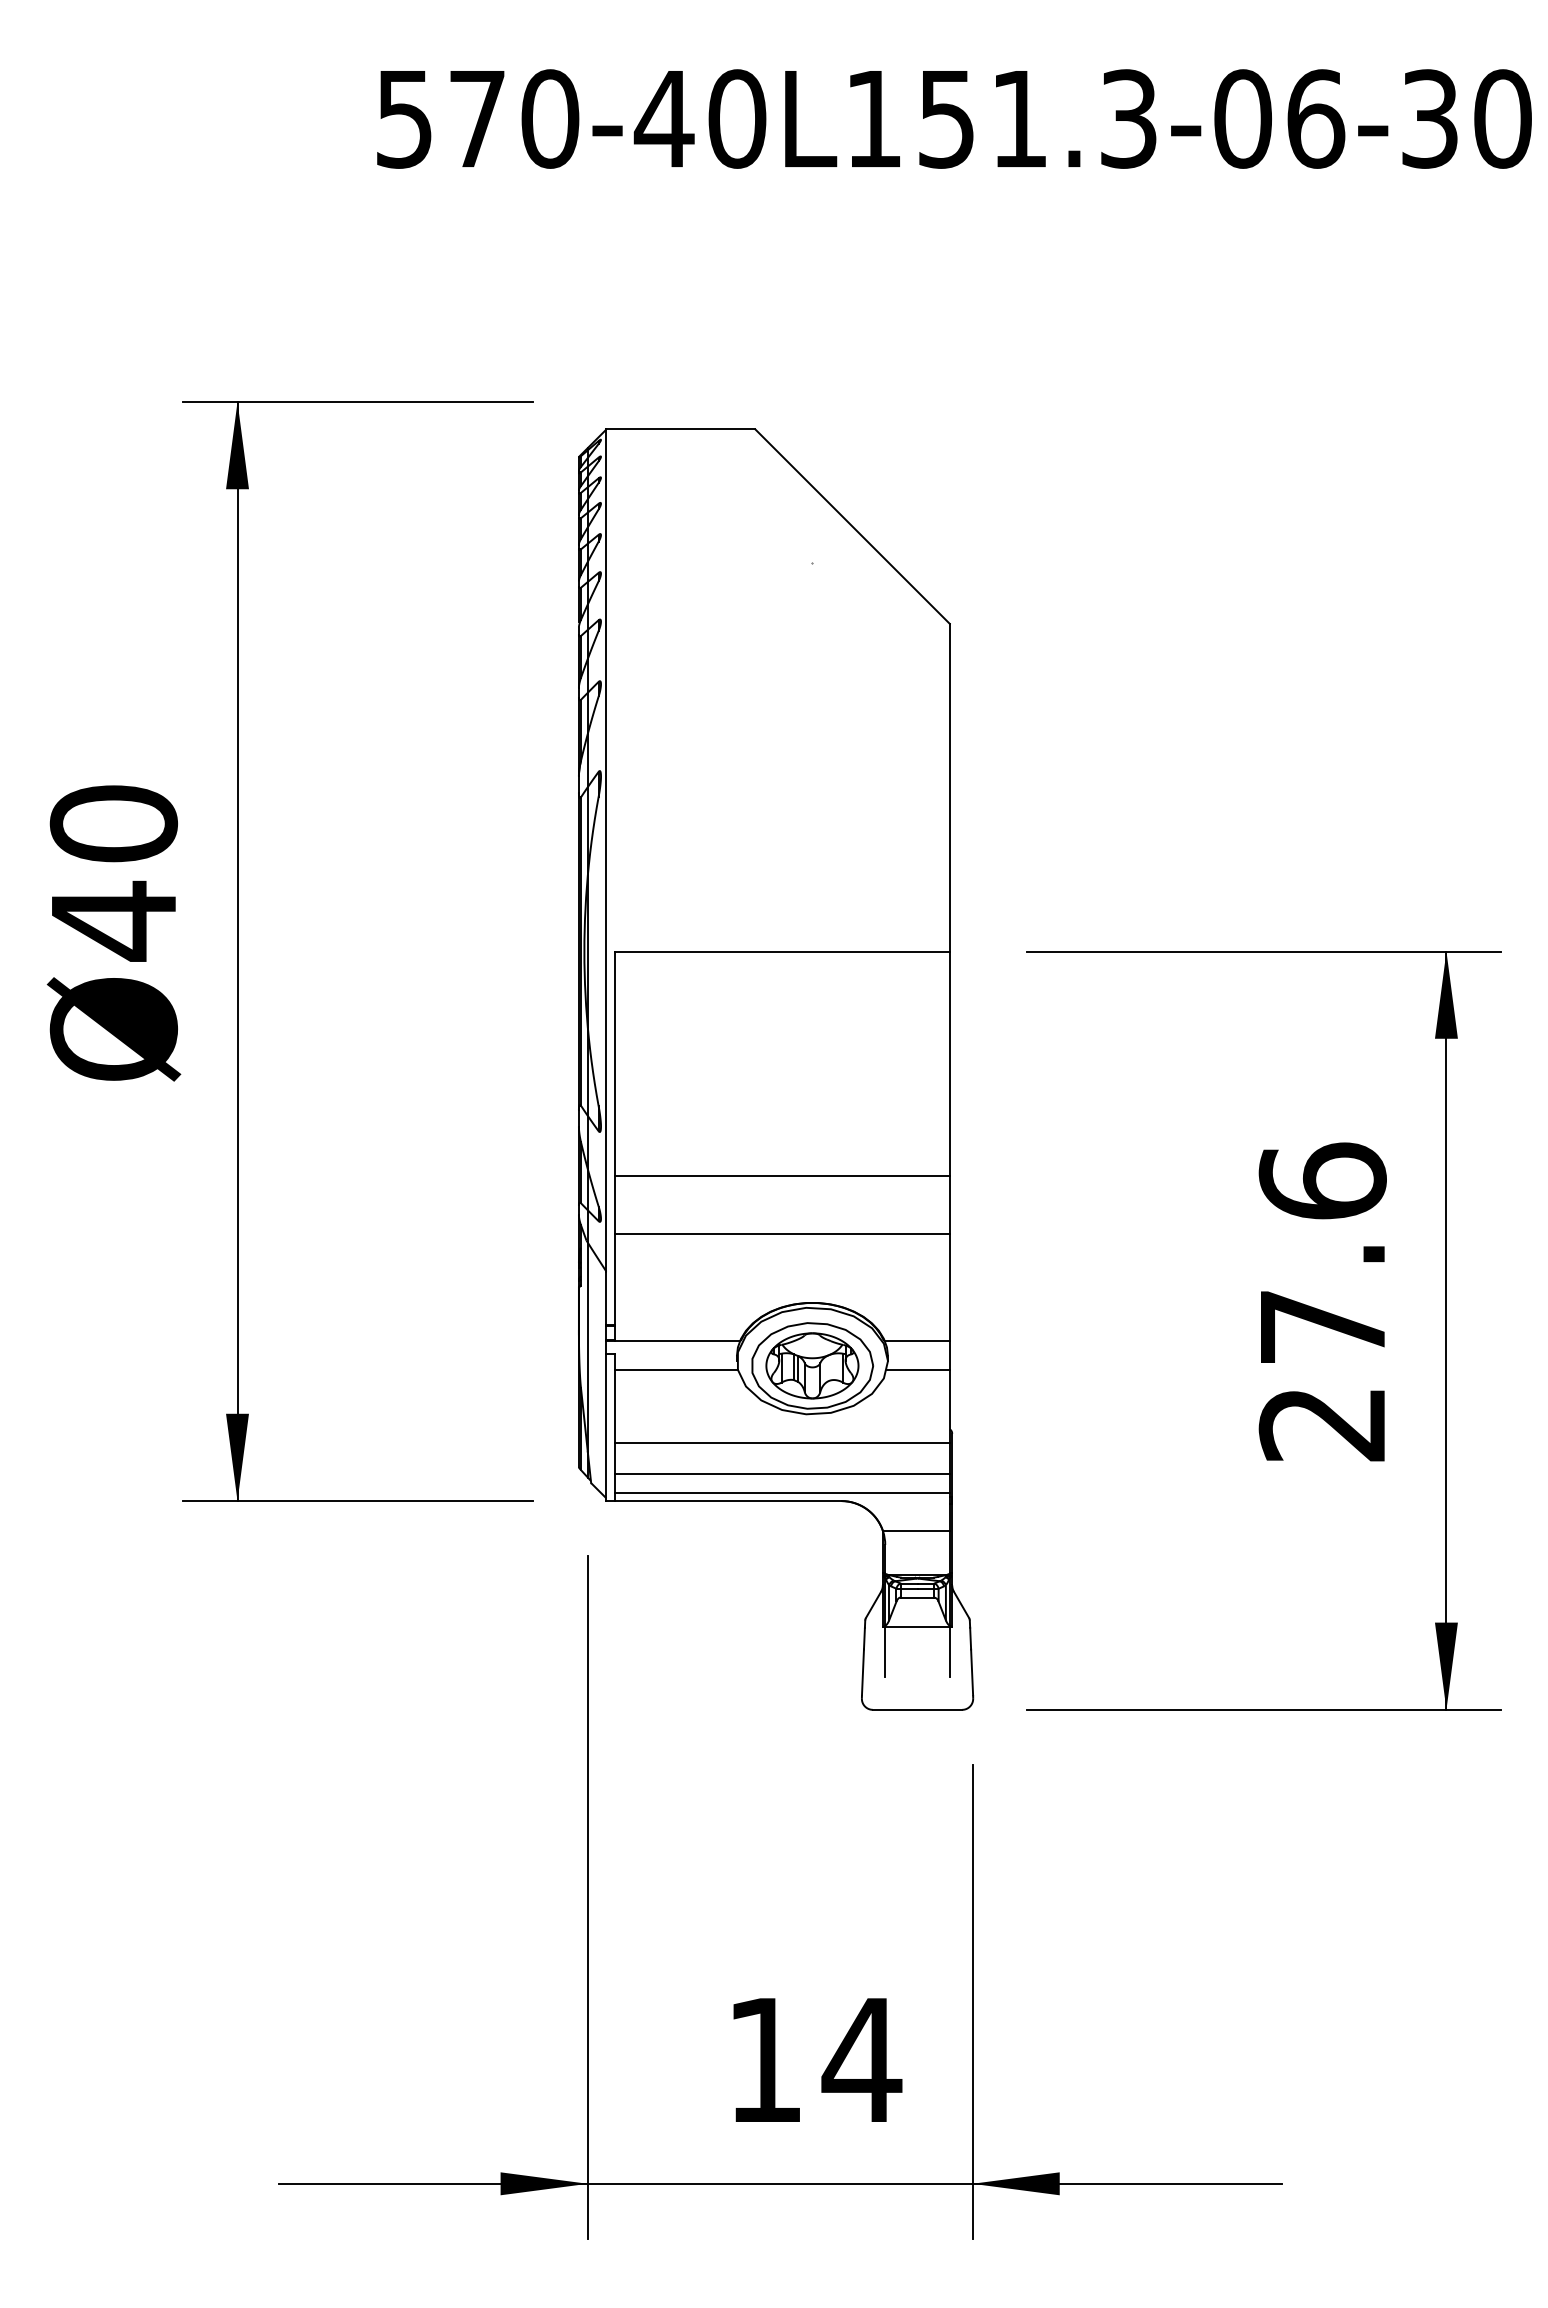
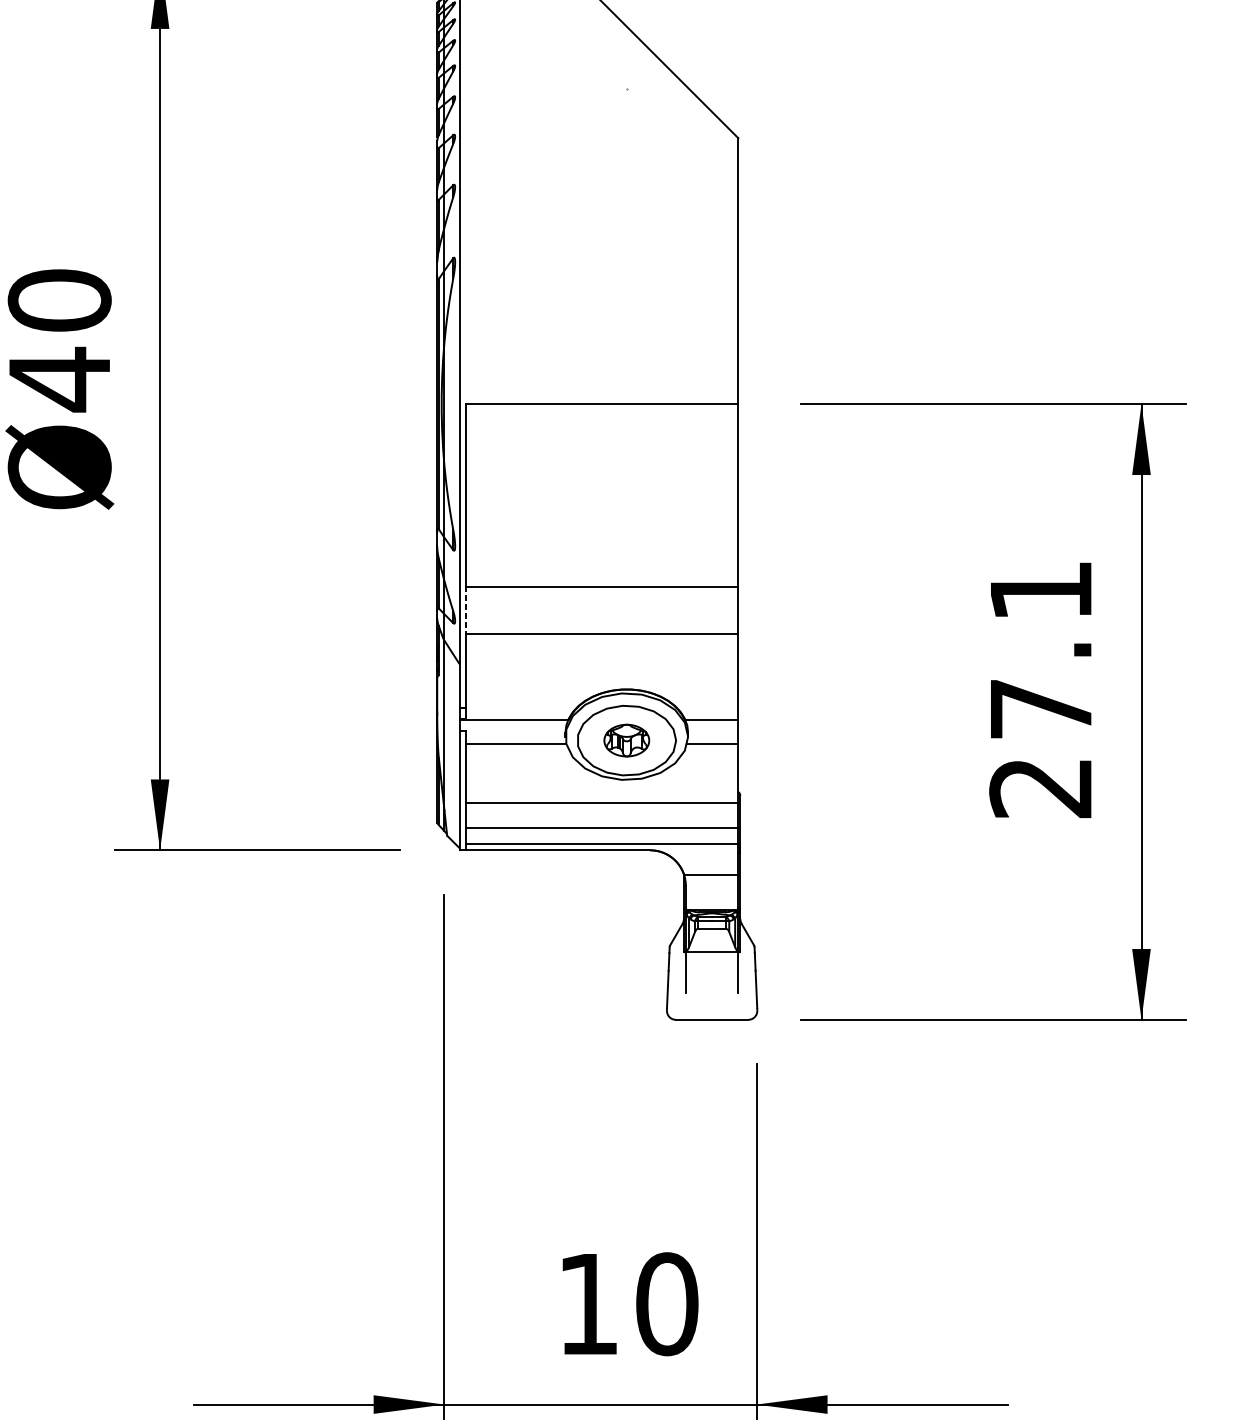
text: (1322, 1180) -> (1040, 590), 27.6 -> 27.1
line: (614, 1205) -> (466, 610), solid -> dashed
part: (812, 1365) -> (626, 740), size x0.6
text: (861, 2060) -> (666, 1304), 14 -> 10

